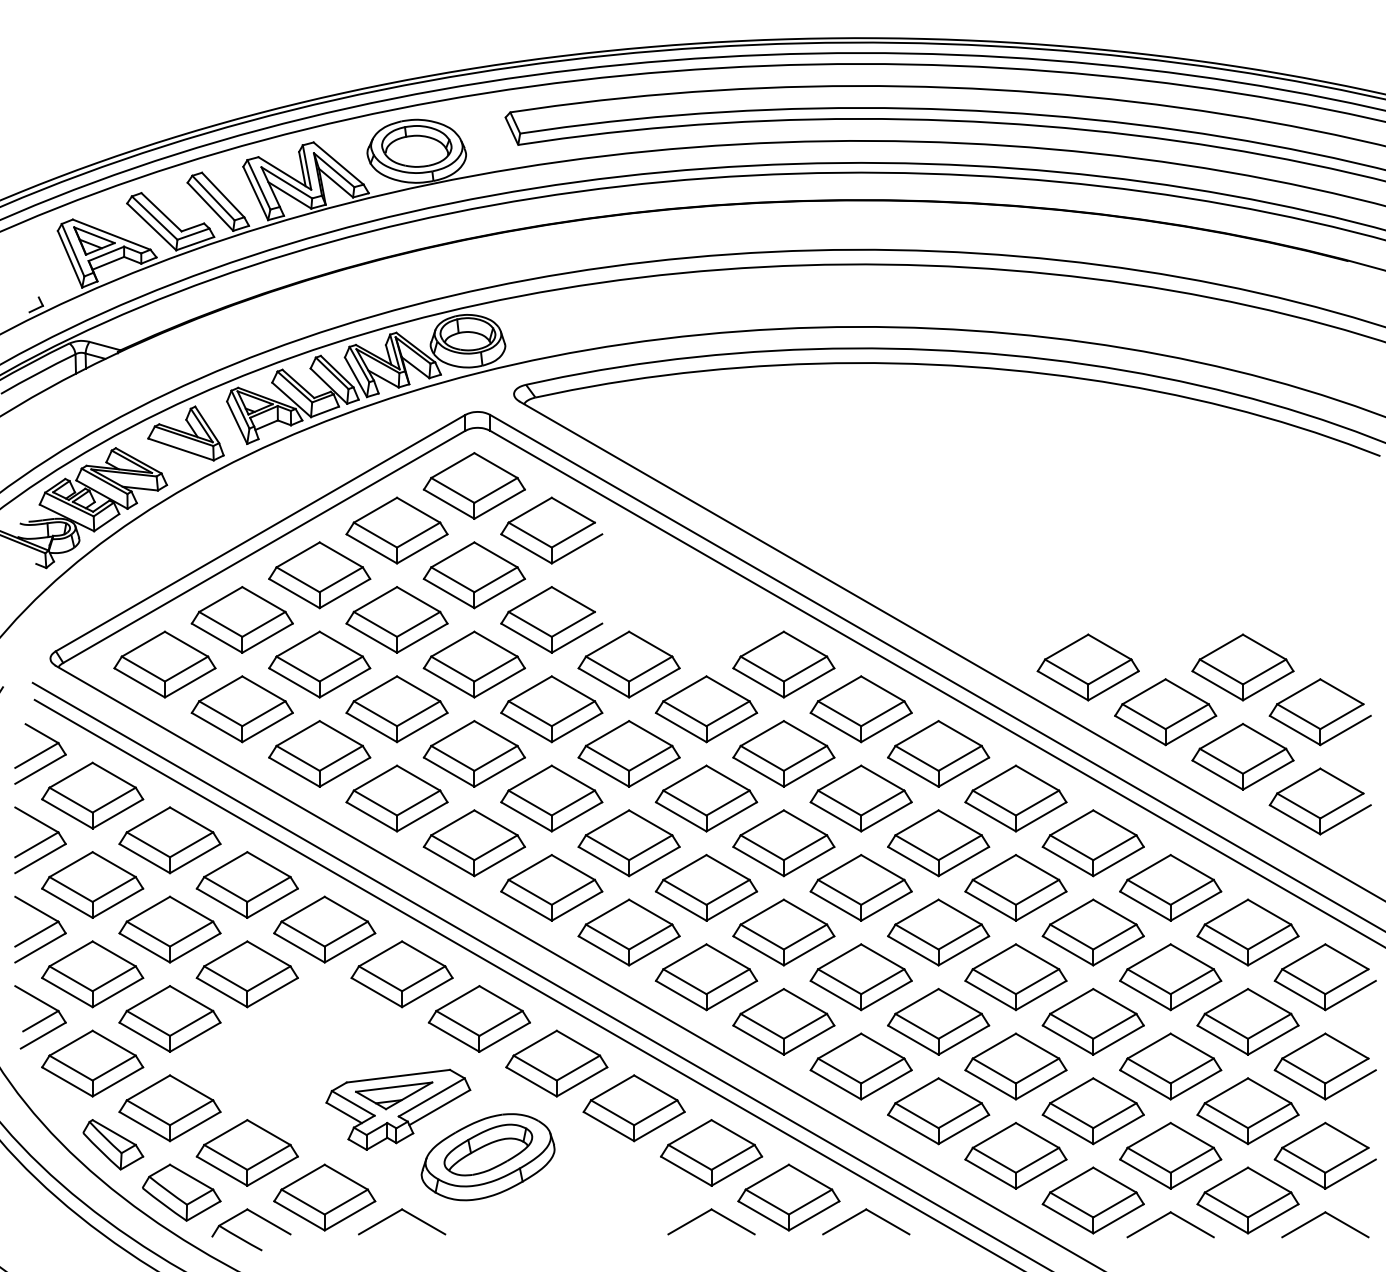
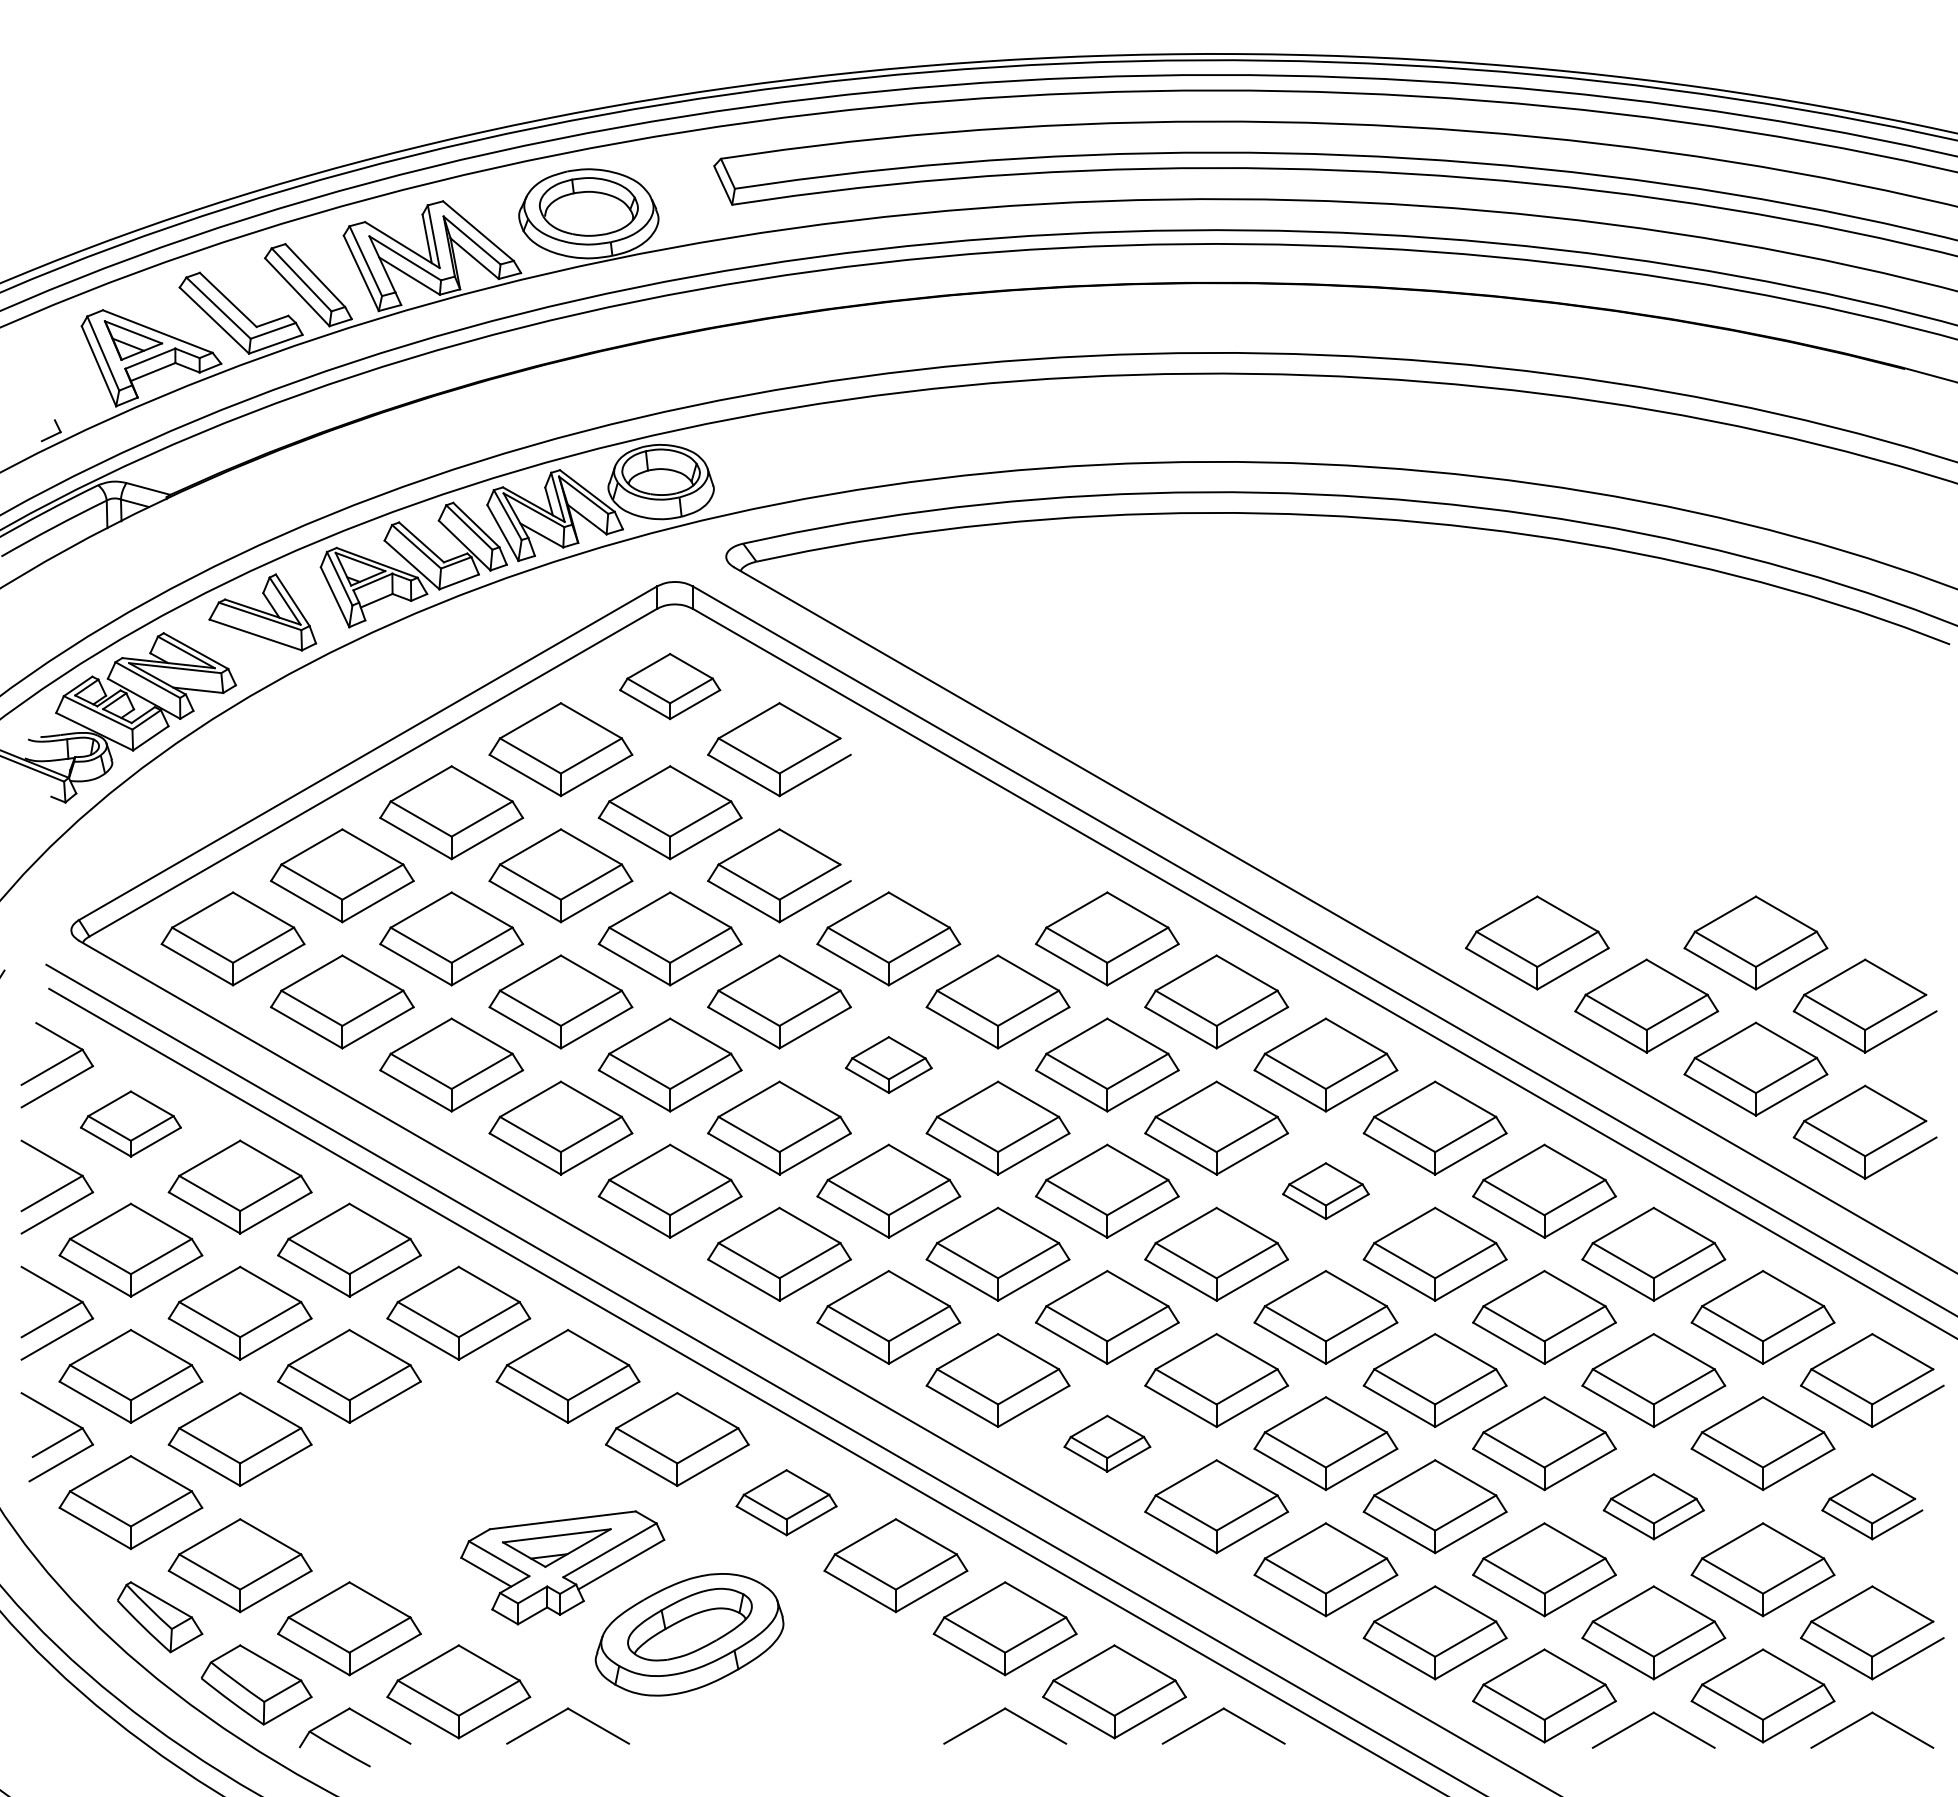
part: (473, 485) -> (669, 686), size x0.7
part: (628, 753) -> (888, 1064), size x0.6
part: (92, 795) -> (130, 1123), size x0.7
part: (938, 842) -> (1325, 1190), size x0.6
part: (783, 1021) -> (1107, 1443), size x0.6
part: (556, 1063) -> (786, 1502), size x0.7
part: (1170, 1066) -> (1653, 1506), size x0.7
part: (1325, 1066) -> (1872, 1506), size x0.7

